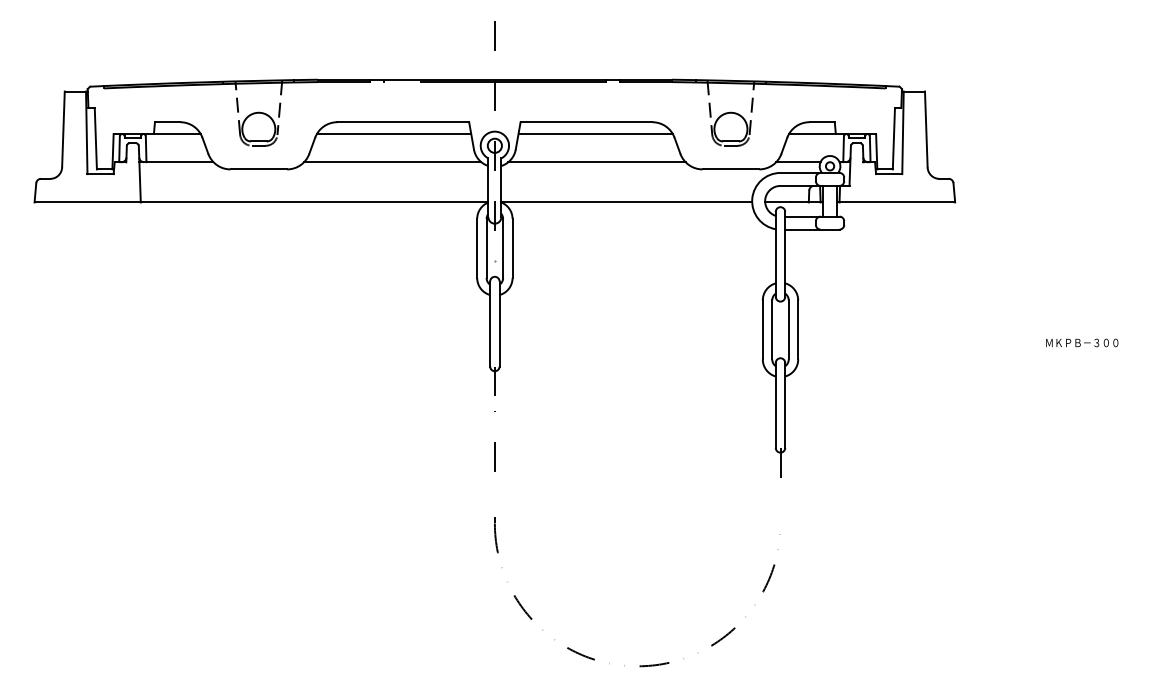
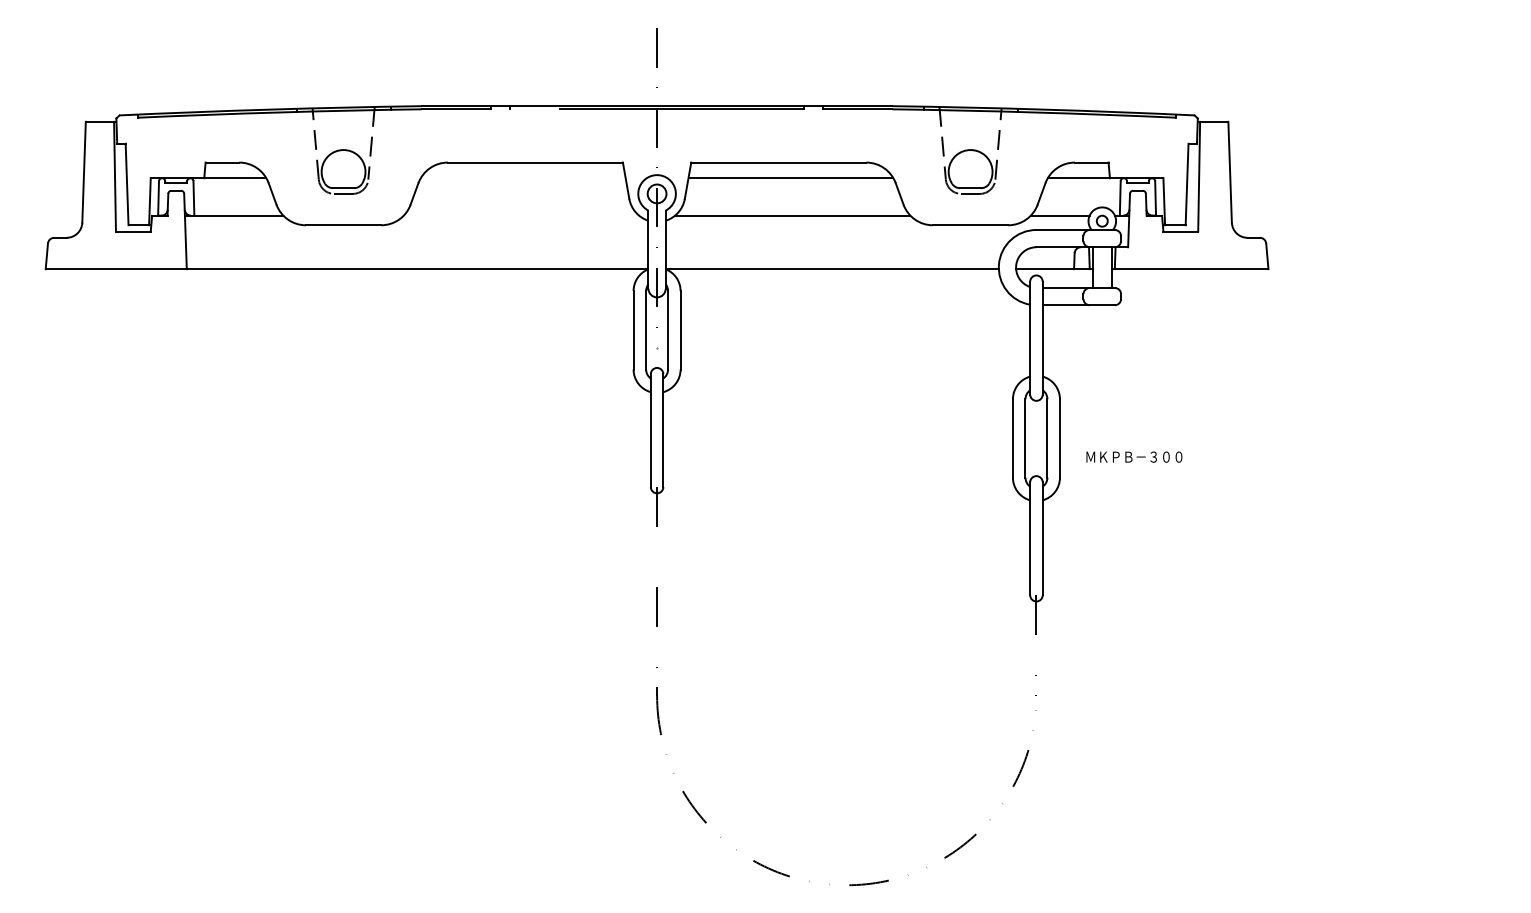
line: (393, 134) -> (522, 178), removed
line: (392, 162) -> (521, 216), removed
text: (1082, 342) -> (1134, 456), moved

